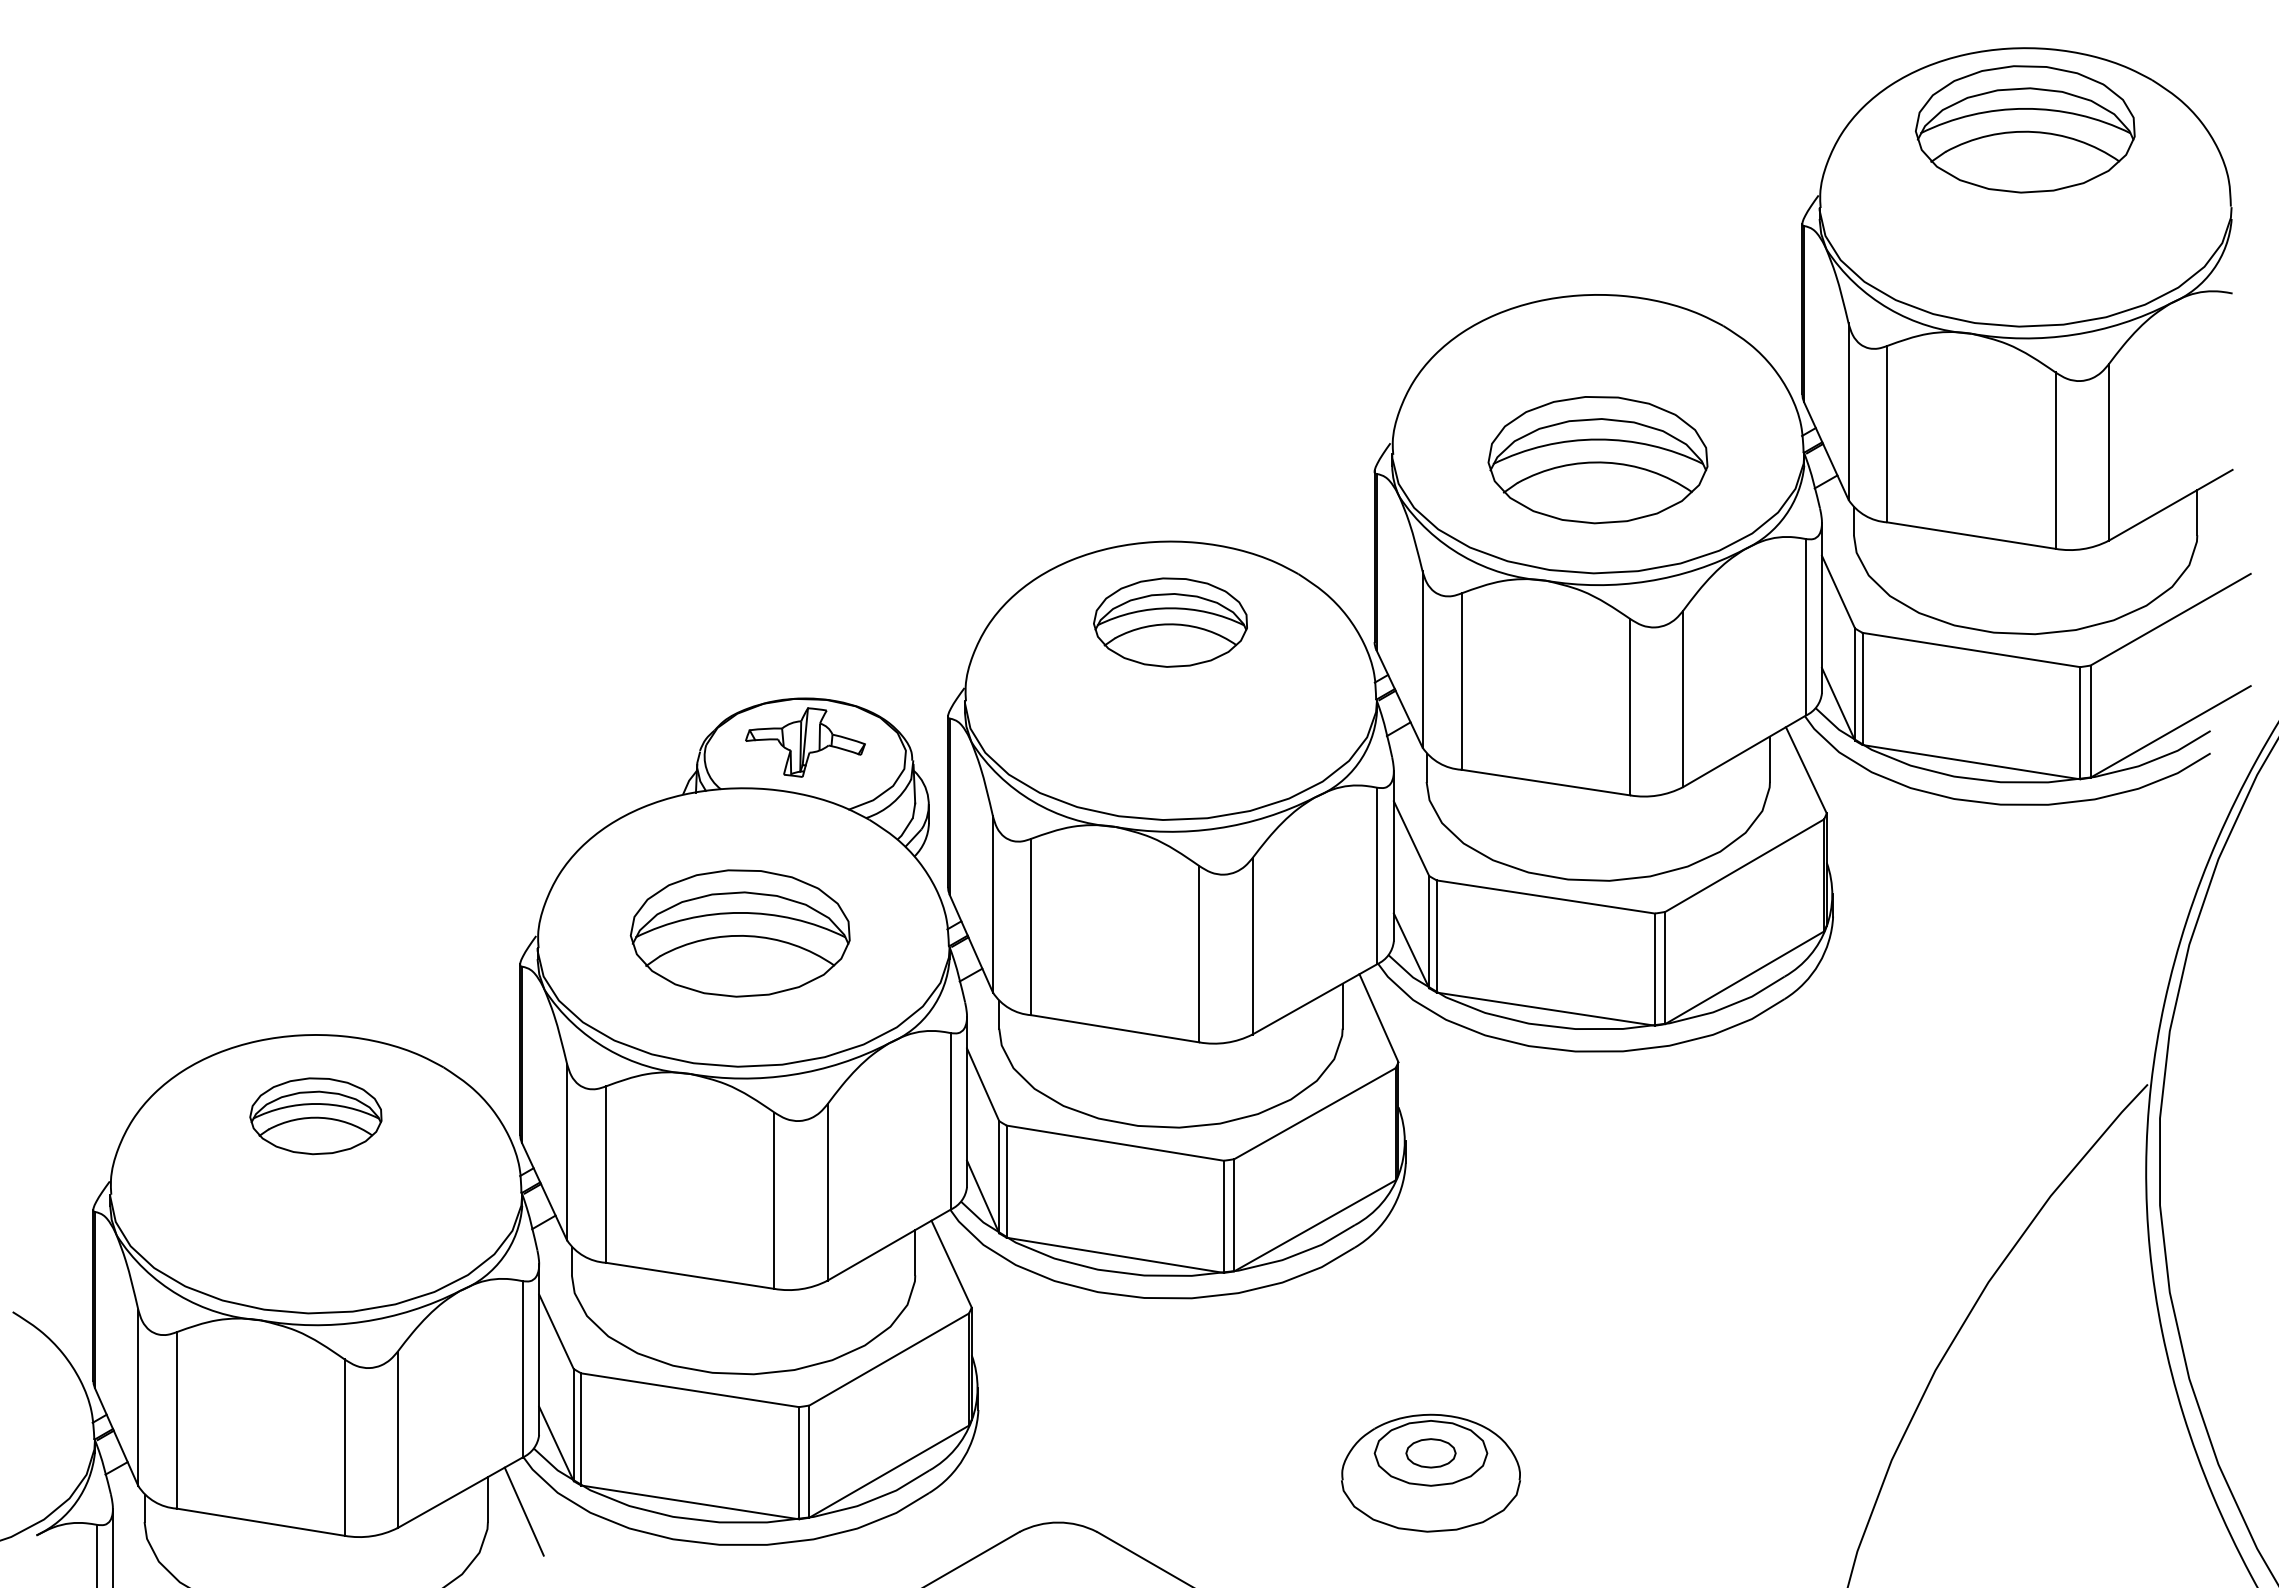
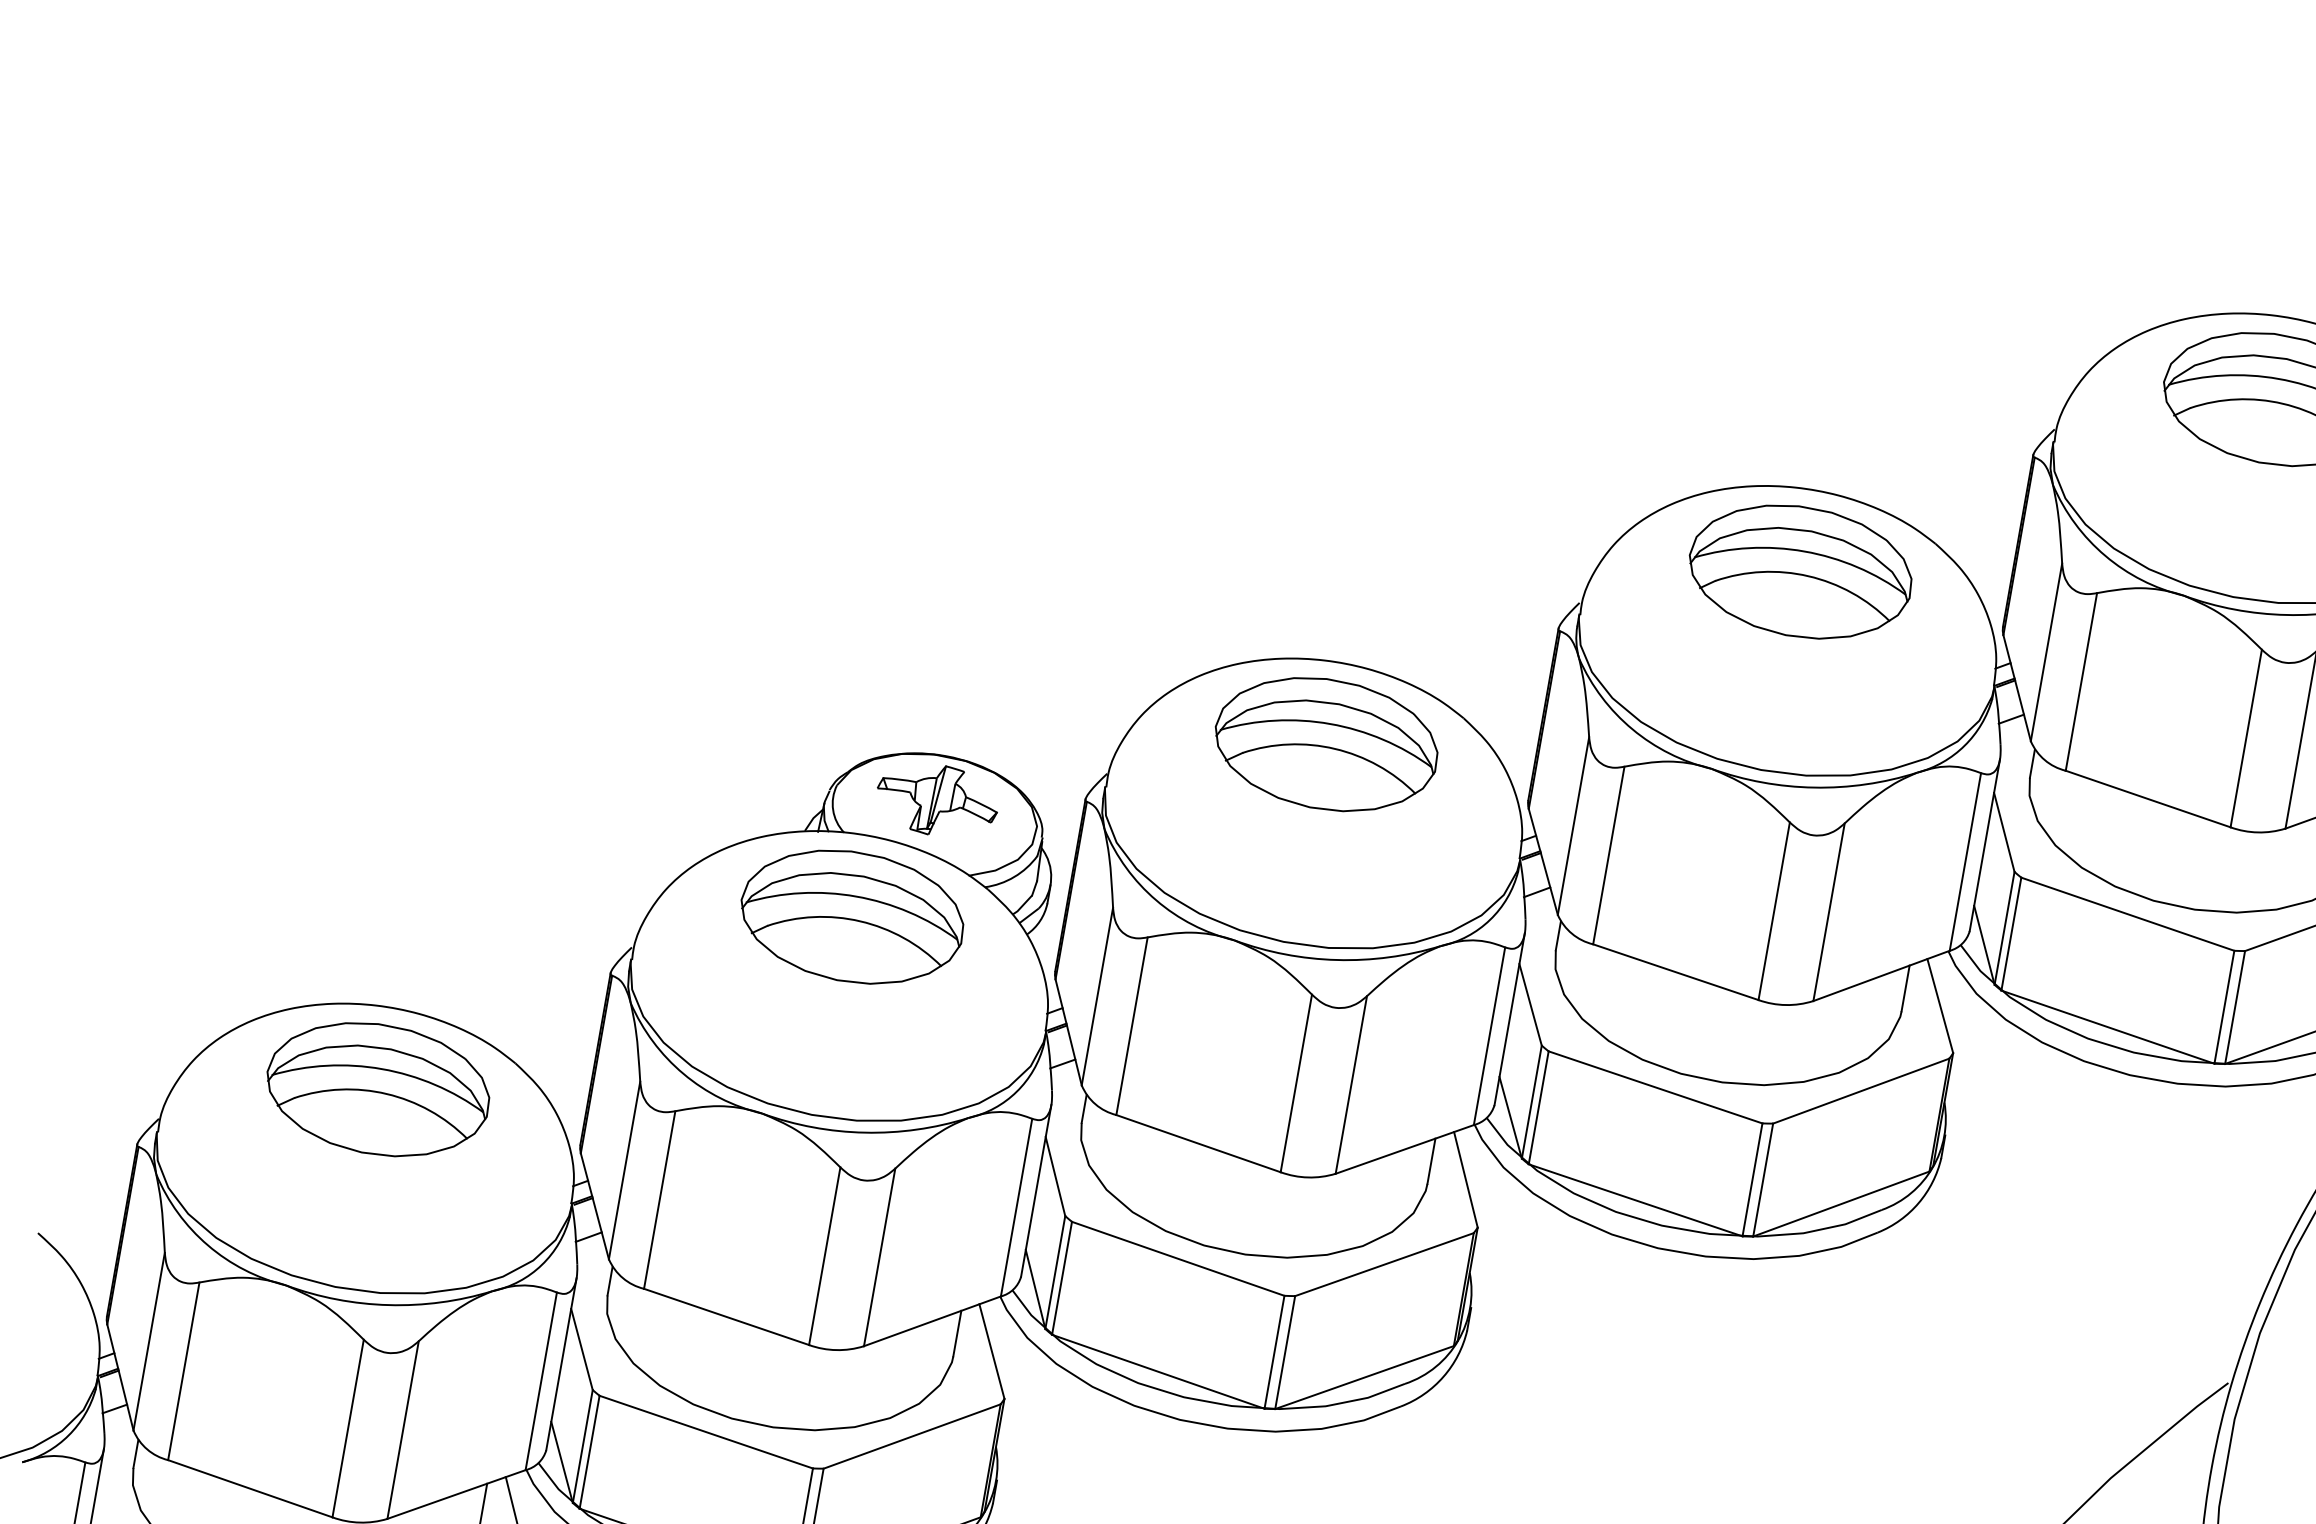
part: (1597, 460) -> (1799, 572), moved
part: (1170, 622) -> (1326, 744), size x1.43
part: (739, 933) -> (851, 917), moved
part: (315, 1116) -> (377, 1089), size x1.67

